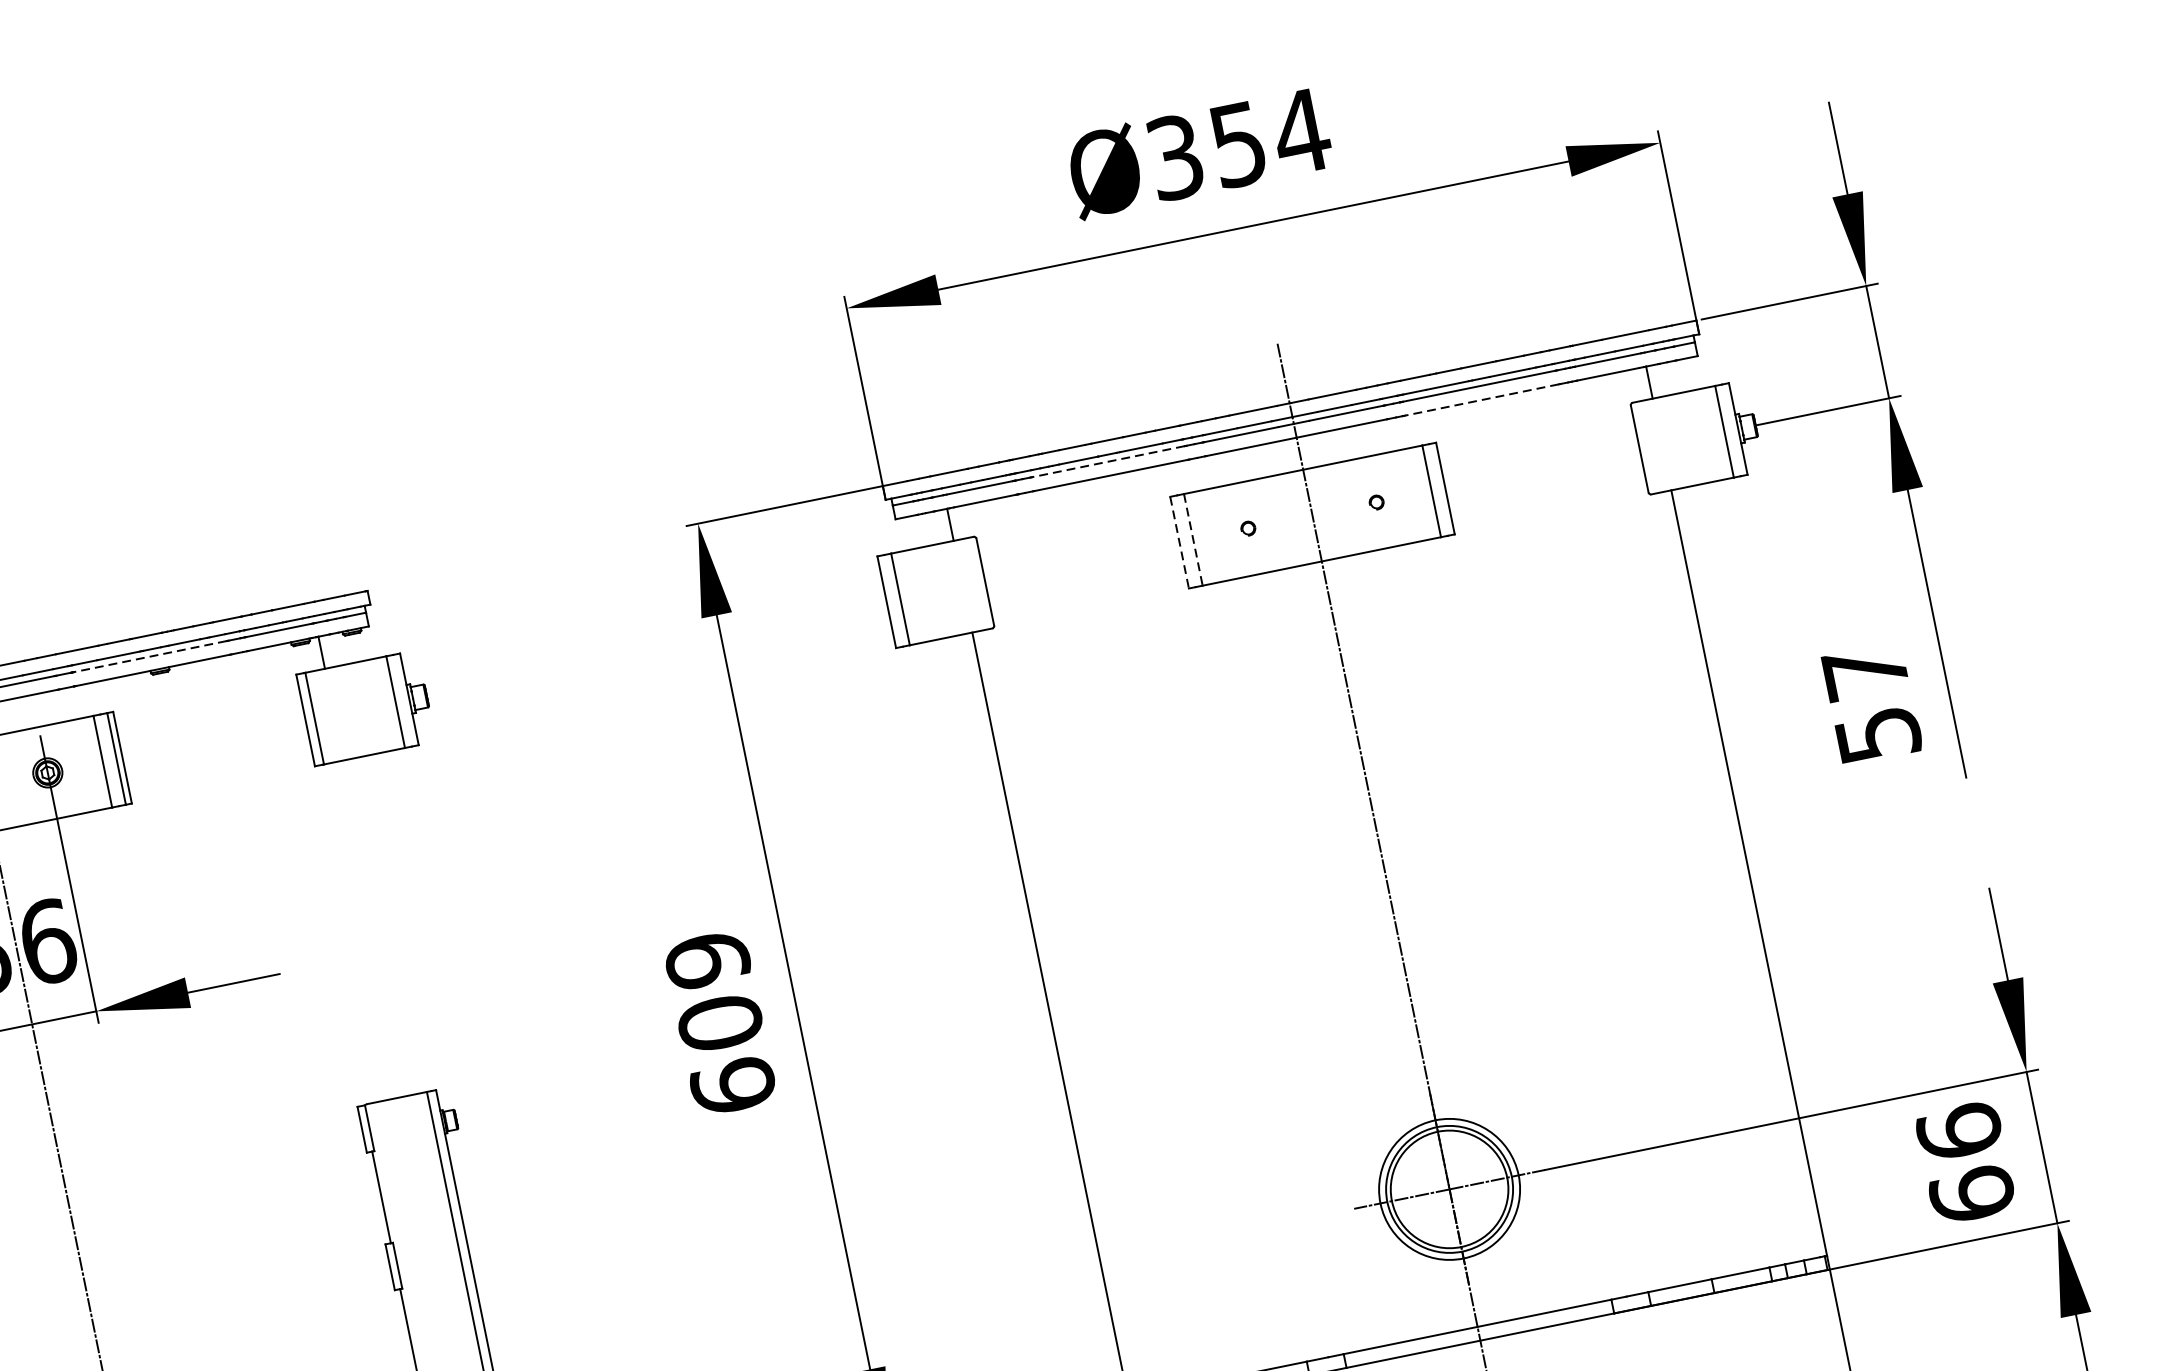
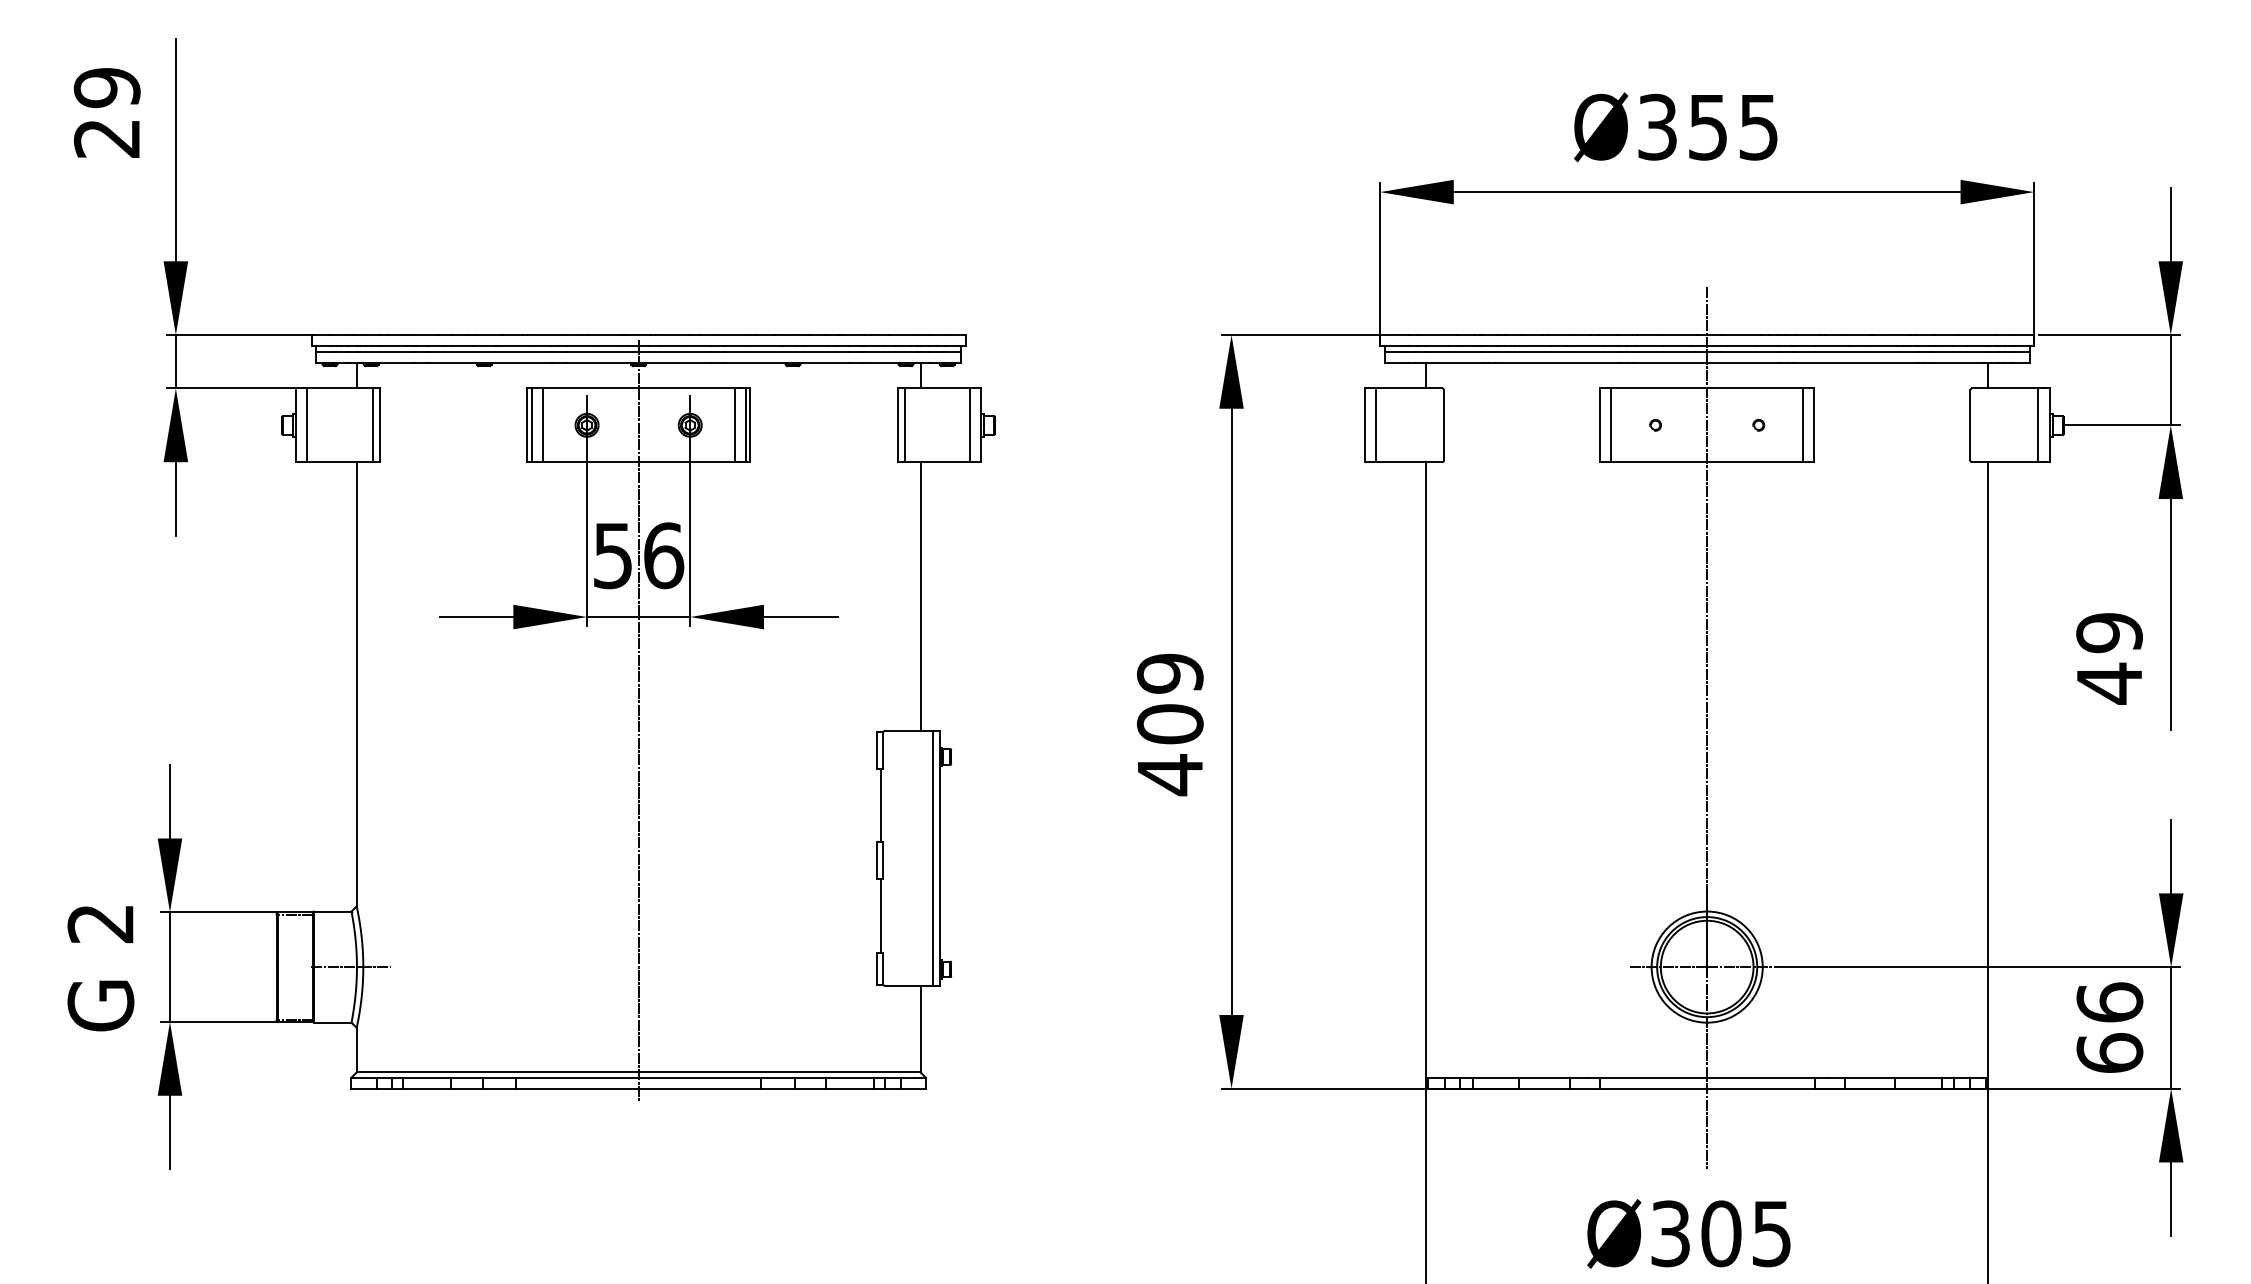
text: (1300, 132) -> (1758, 127), Ø354 -> Ø355
line: (1482, 399) -> (1856, 362), dashed -> solid
line: (1107, 461) -> (1557, 351), dashed -> solid
line: (1193, 540) -> (1611, 425), dashed -> solid
line: (1179, 542) -> (1600, 425), dashed -> solid
line: (150, 656) -> (787, 351), dashed -> solid
text: (1871, 703) -> (2109, 658), 57 -> 49
line: (377, 927) -> (920, 596), added
text: (732, 1087) -> (1169, 775), 609 -> 409

